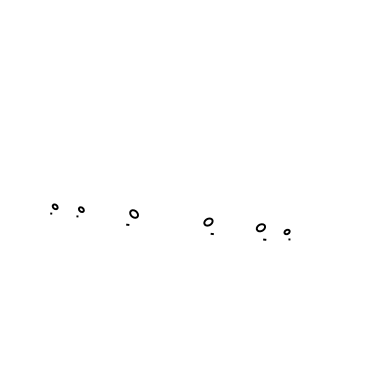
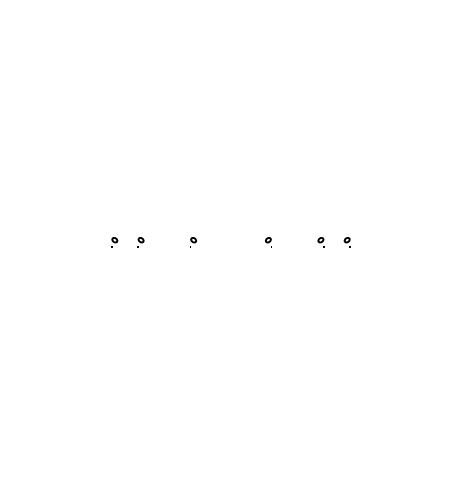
part: (133, 217) -> (193, 242), size x0.62
part: (208, 225) -> (268, 242), size x0.62
part: (260, 231) -> (320, 242), size x0.62

